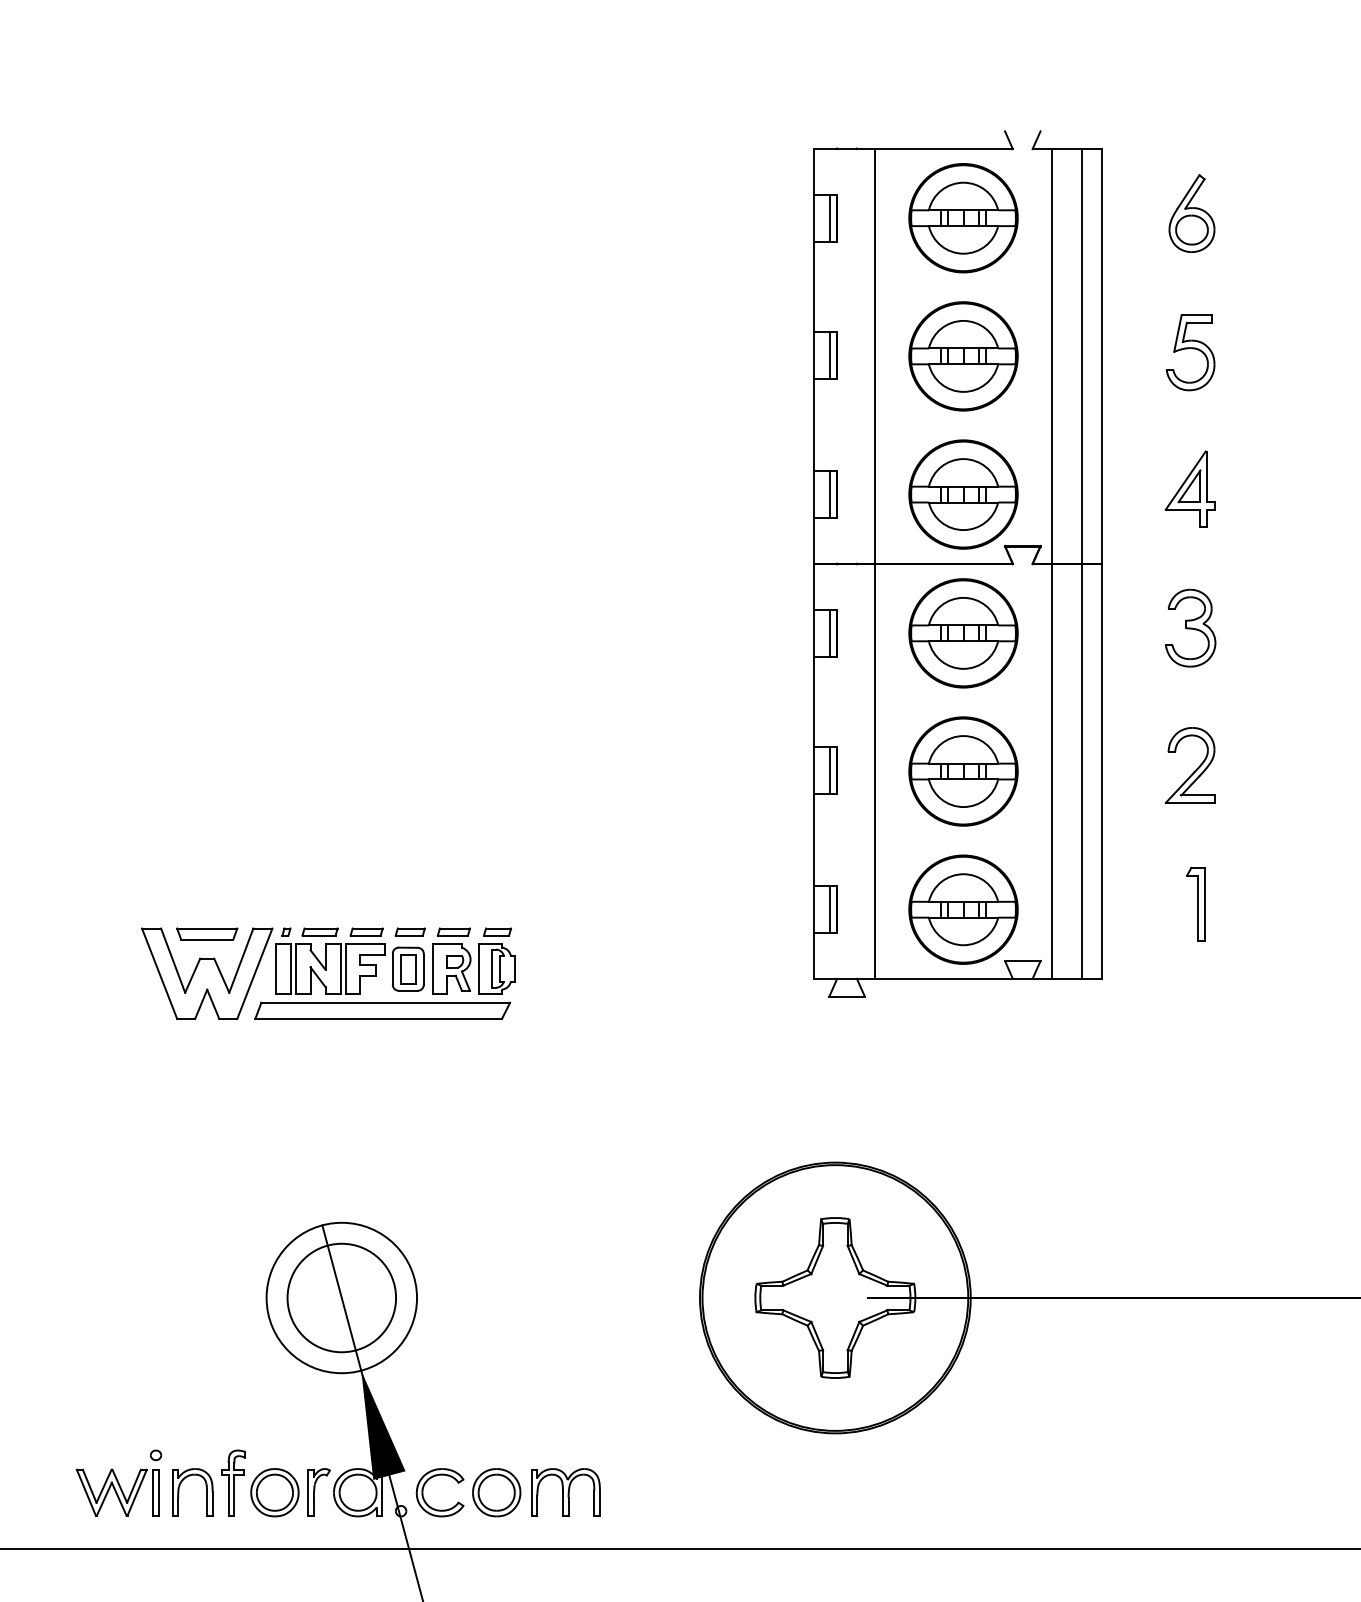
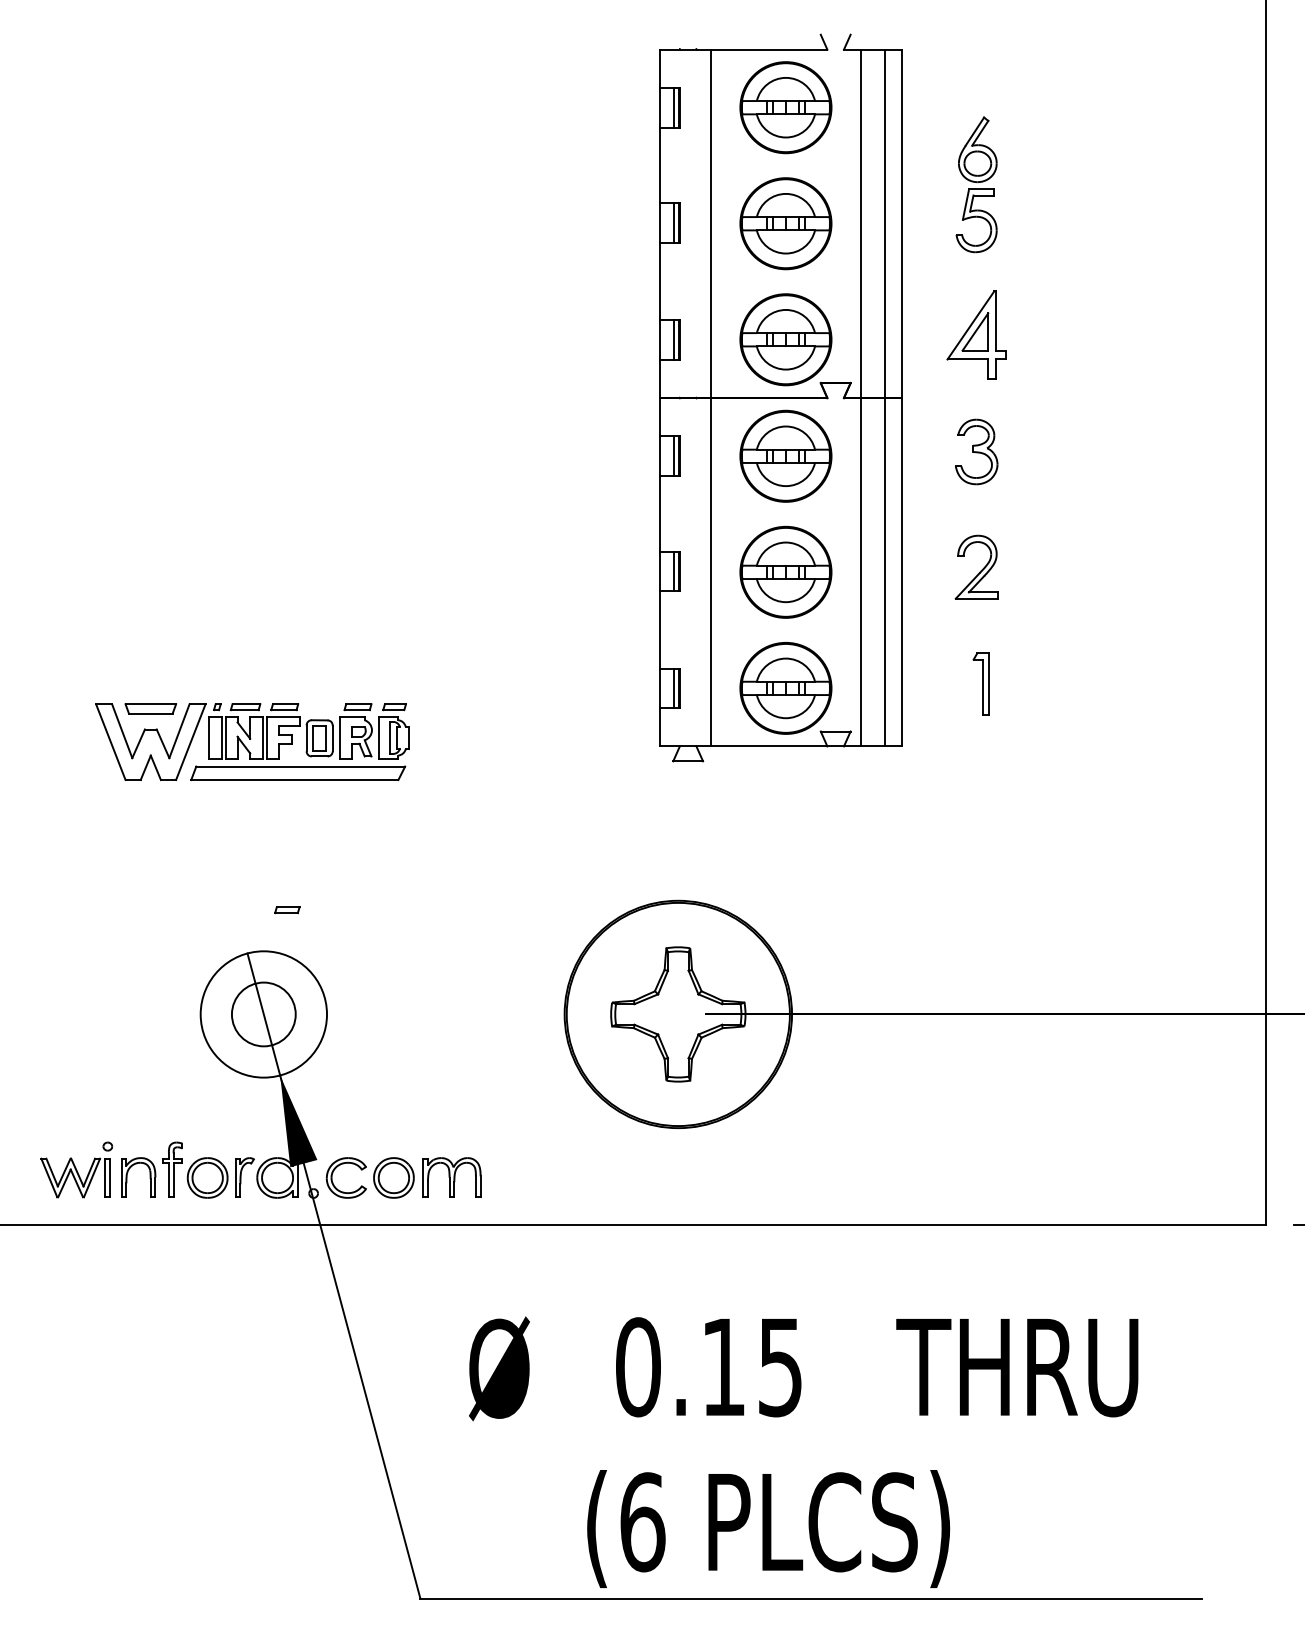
part: (1191, 213) -> (977, 149), moved
part: (1190, 488) -> (976, 334), size x1.4
part: (410, 932) -> (287, 910), moved
circle: (341, 1298) -> (263, 1014), size x0.7

